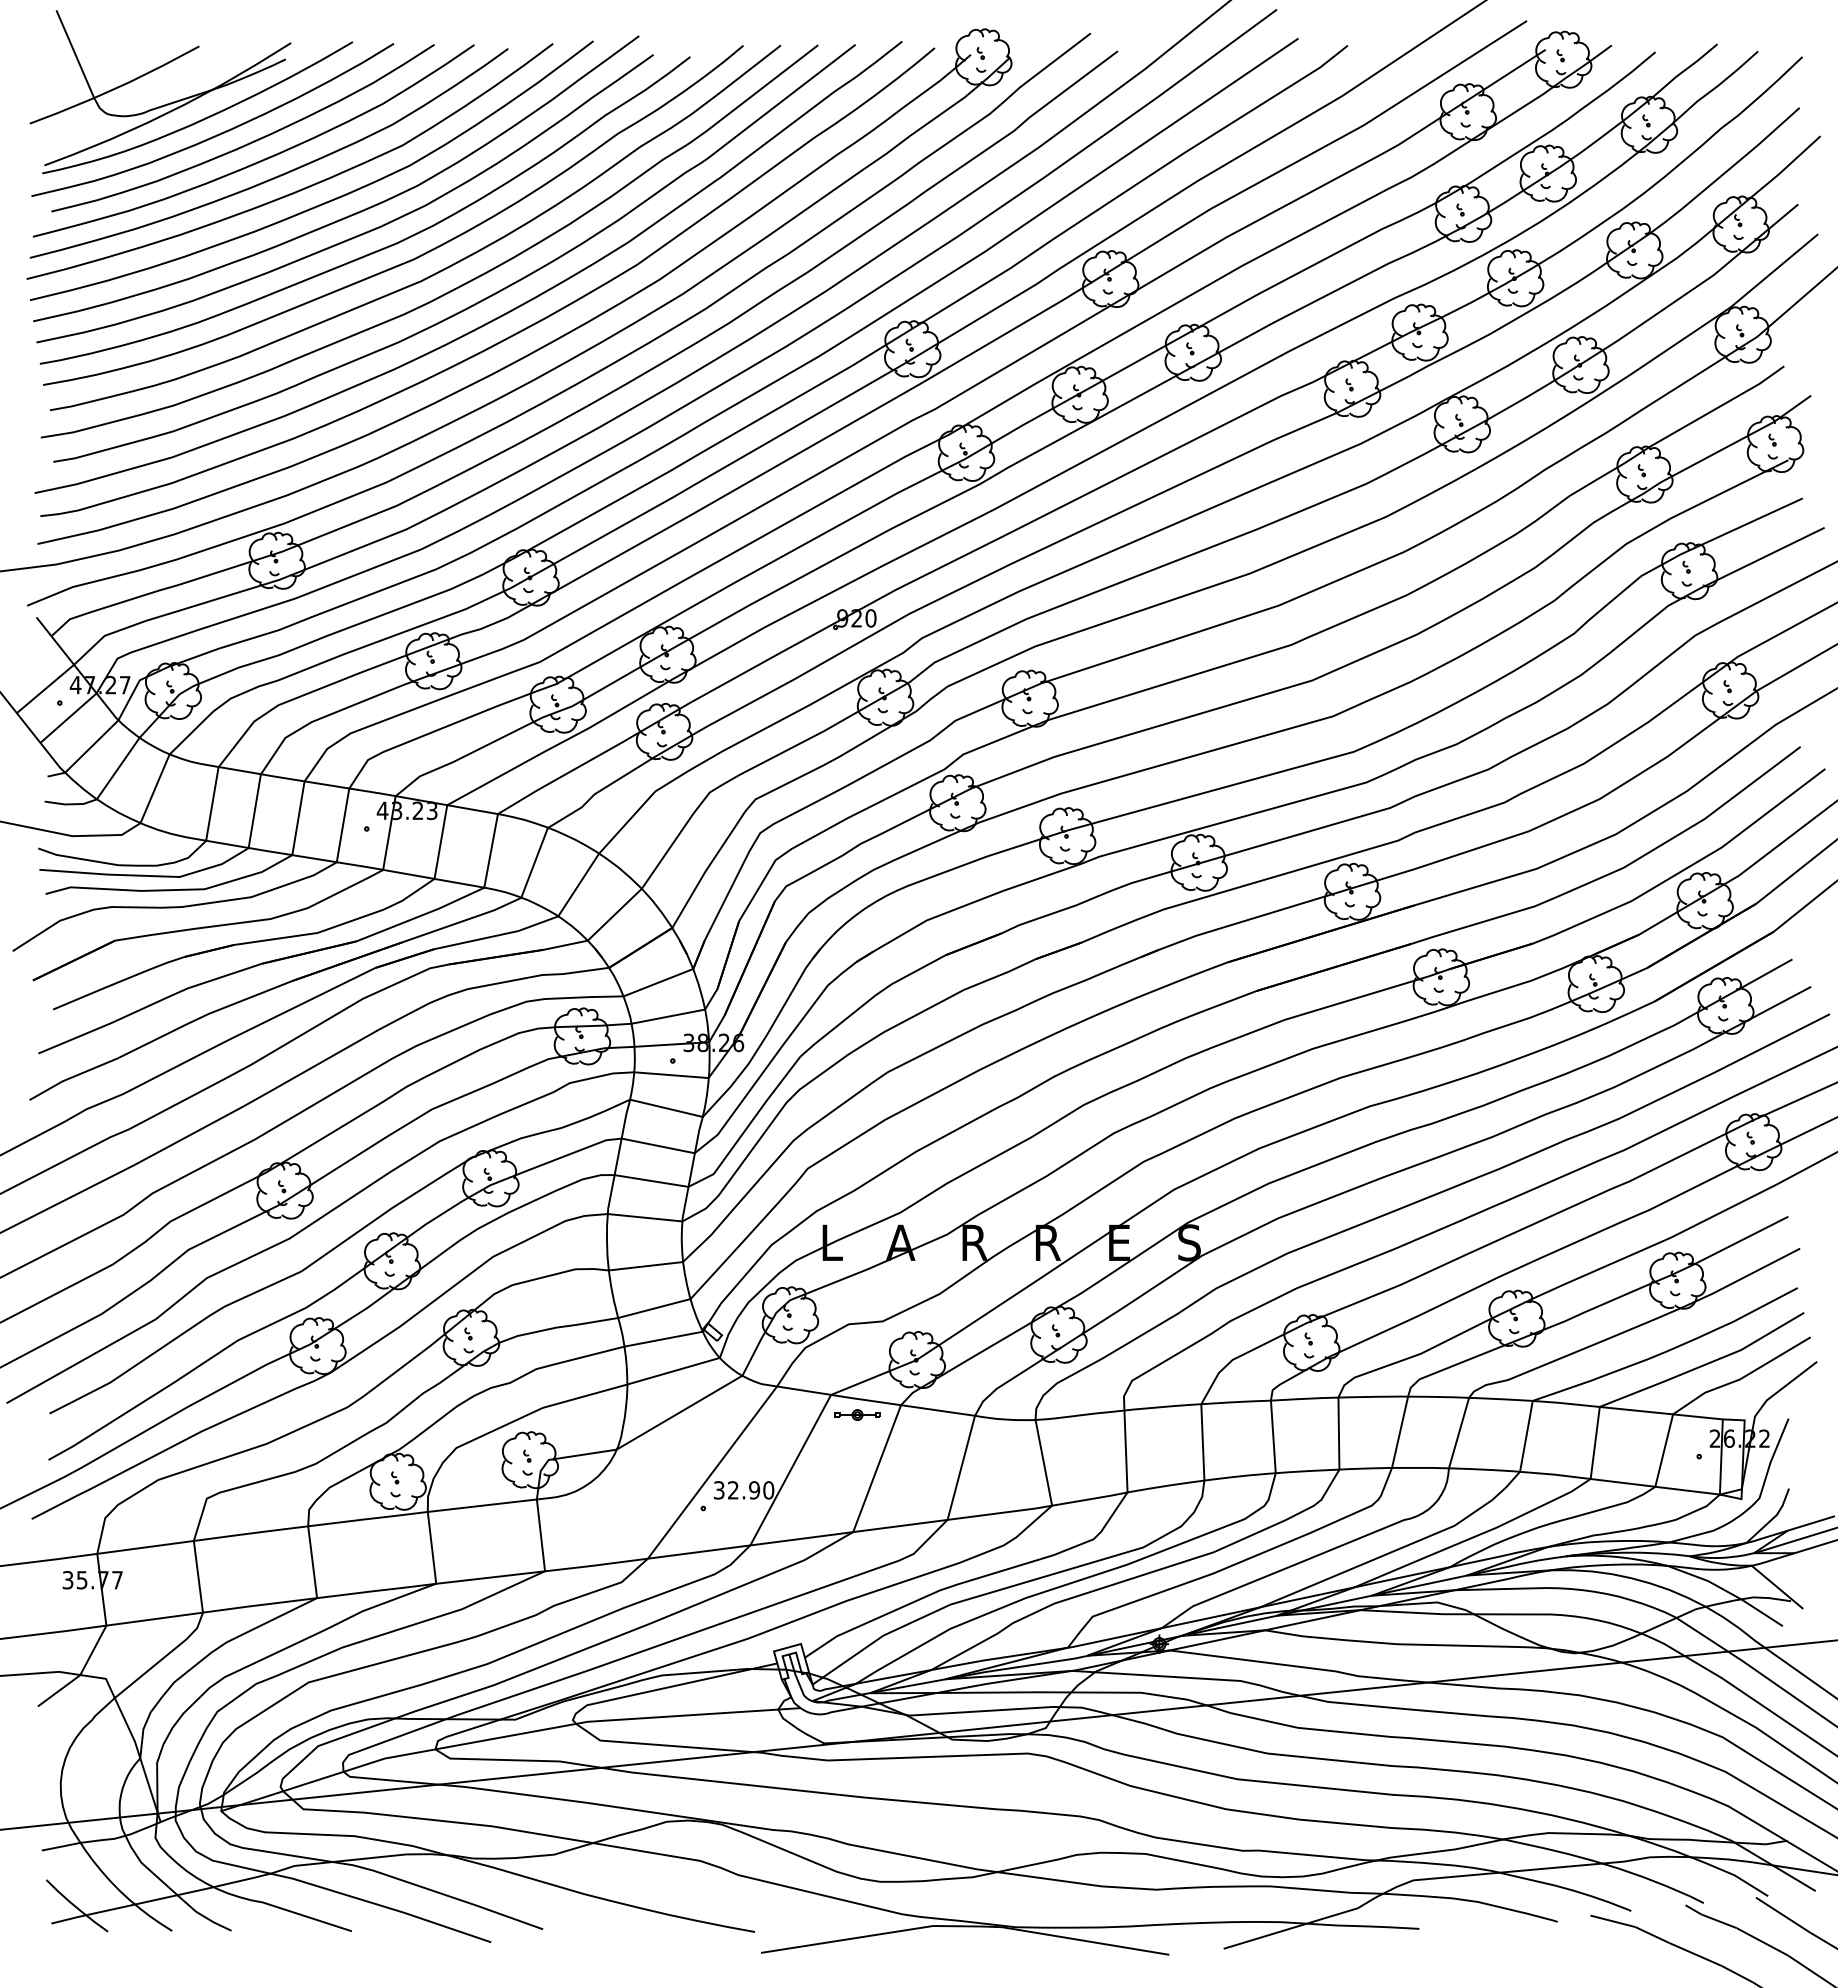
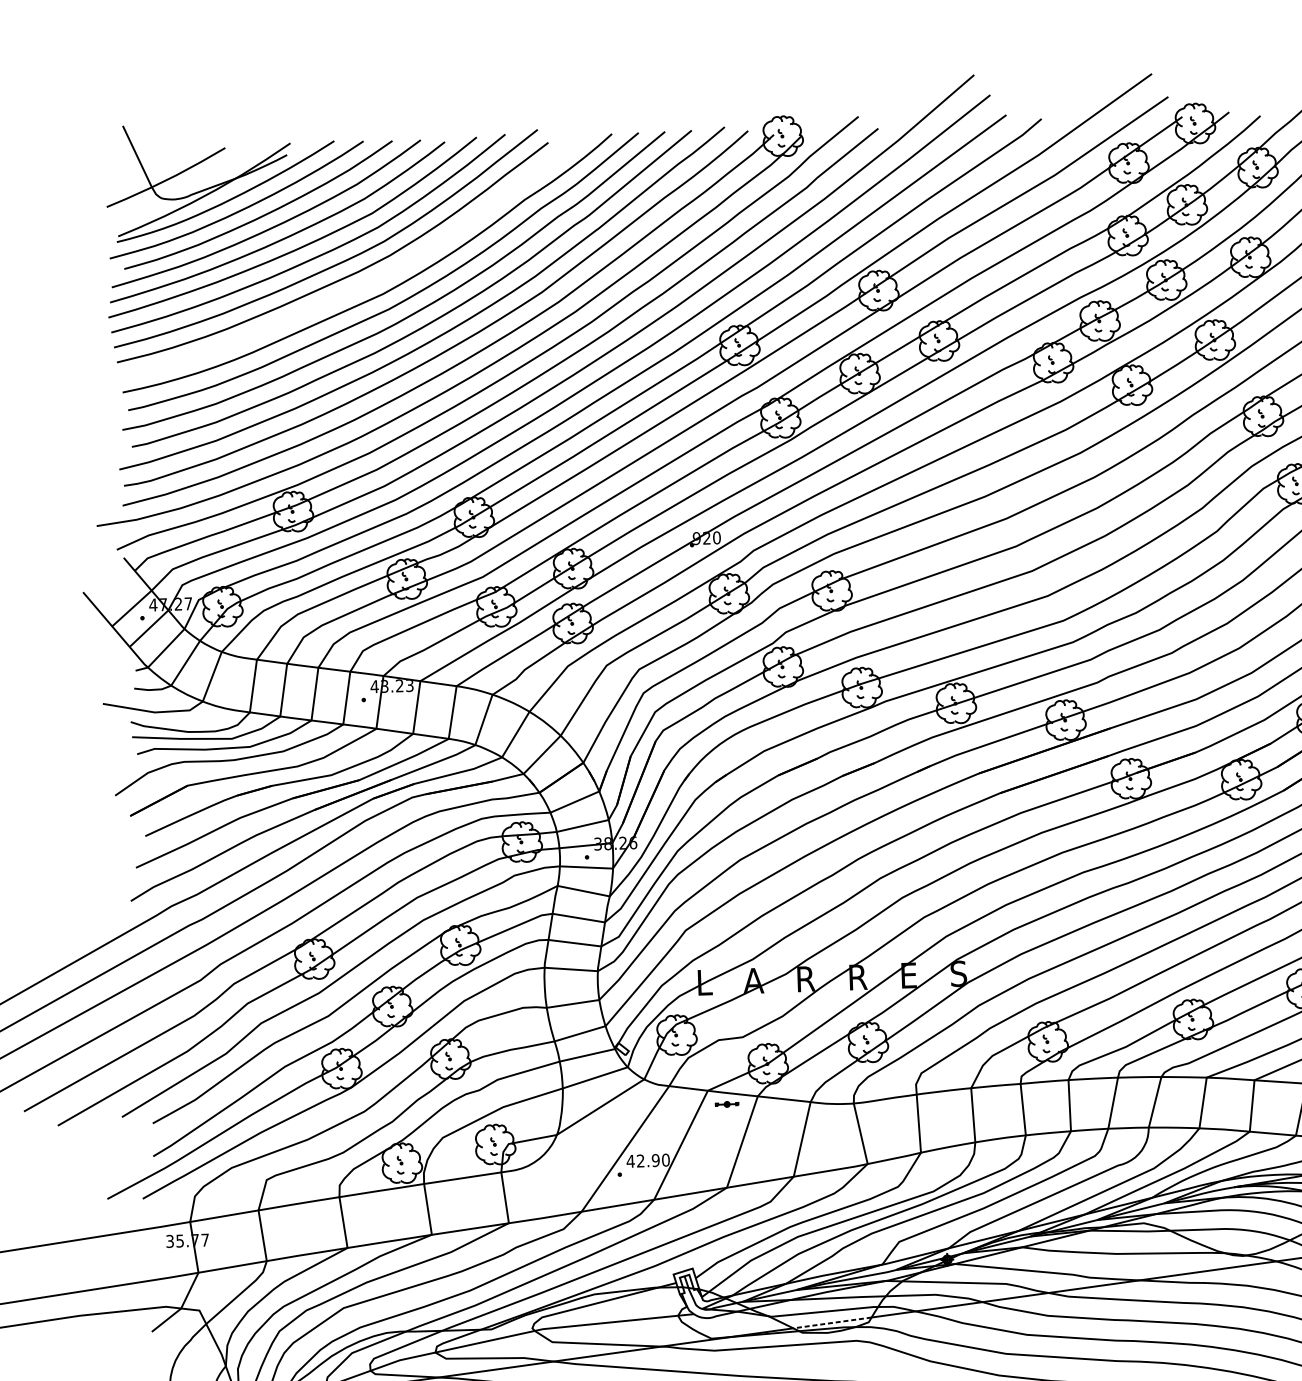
curve: (378, 249) -> (357, 287), removed
part: (857, 1414) -> (727, 1104), size x0.7
text: (719, 1490) -> (630, 1161), 32.90 -> 42.90
line: (994, 1727) -> (832, 1323), solid -> dashed

